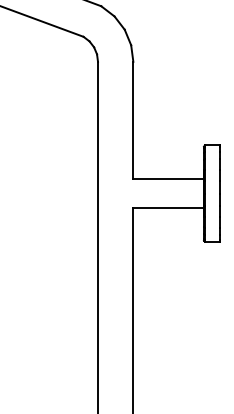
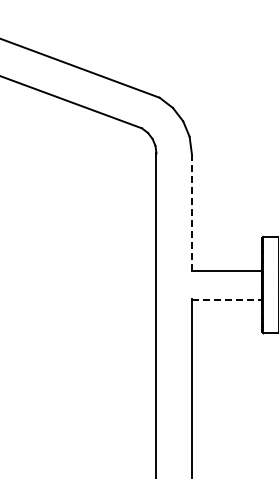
line: (133, 120) -> (191, 212), solid -> dashed
line: (169, 207) -> (227, 299), solid -> dashed

